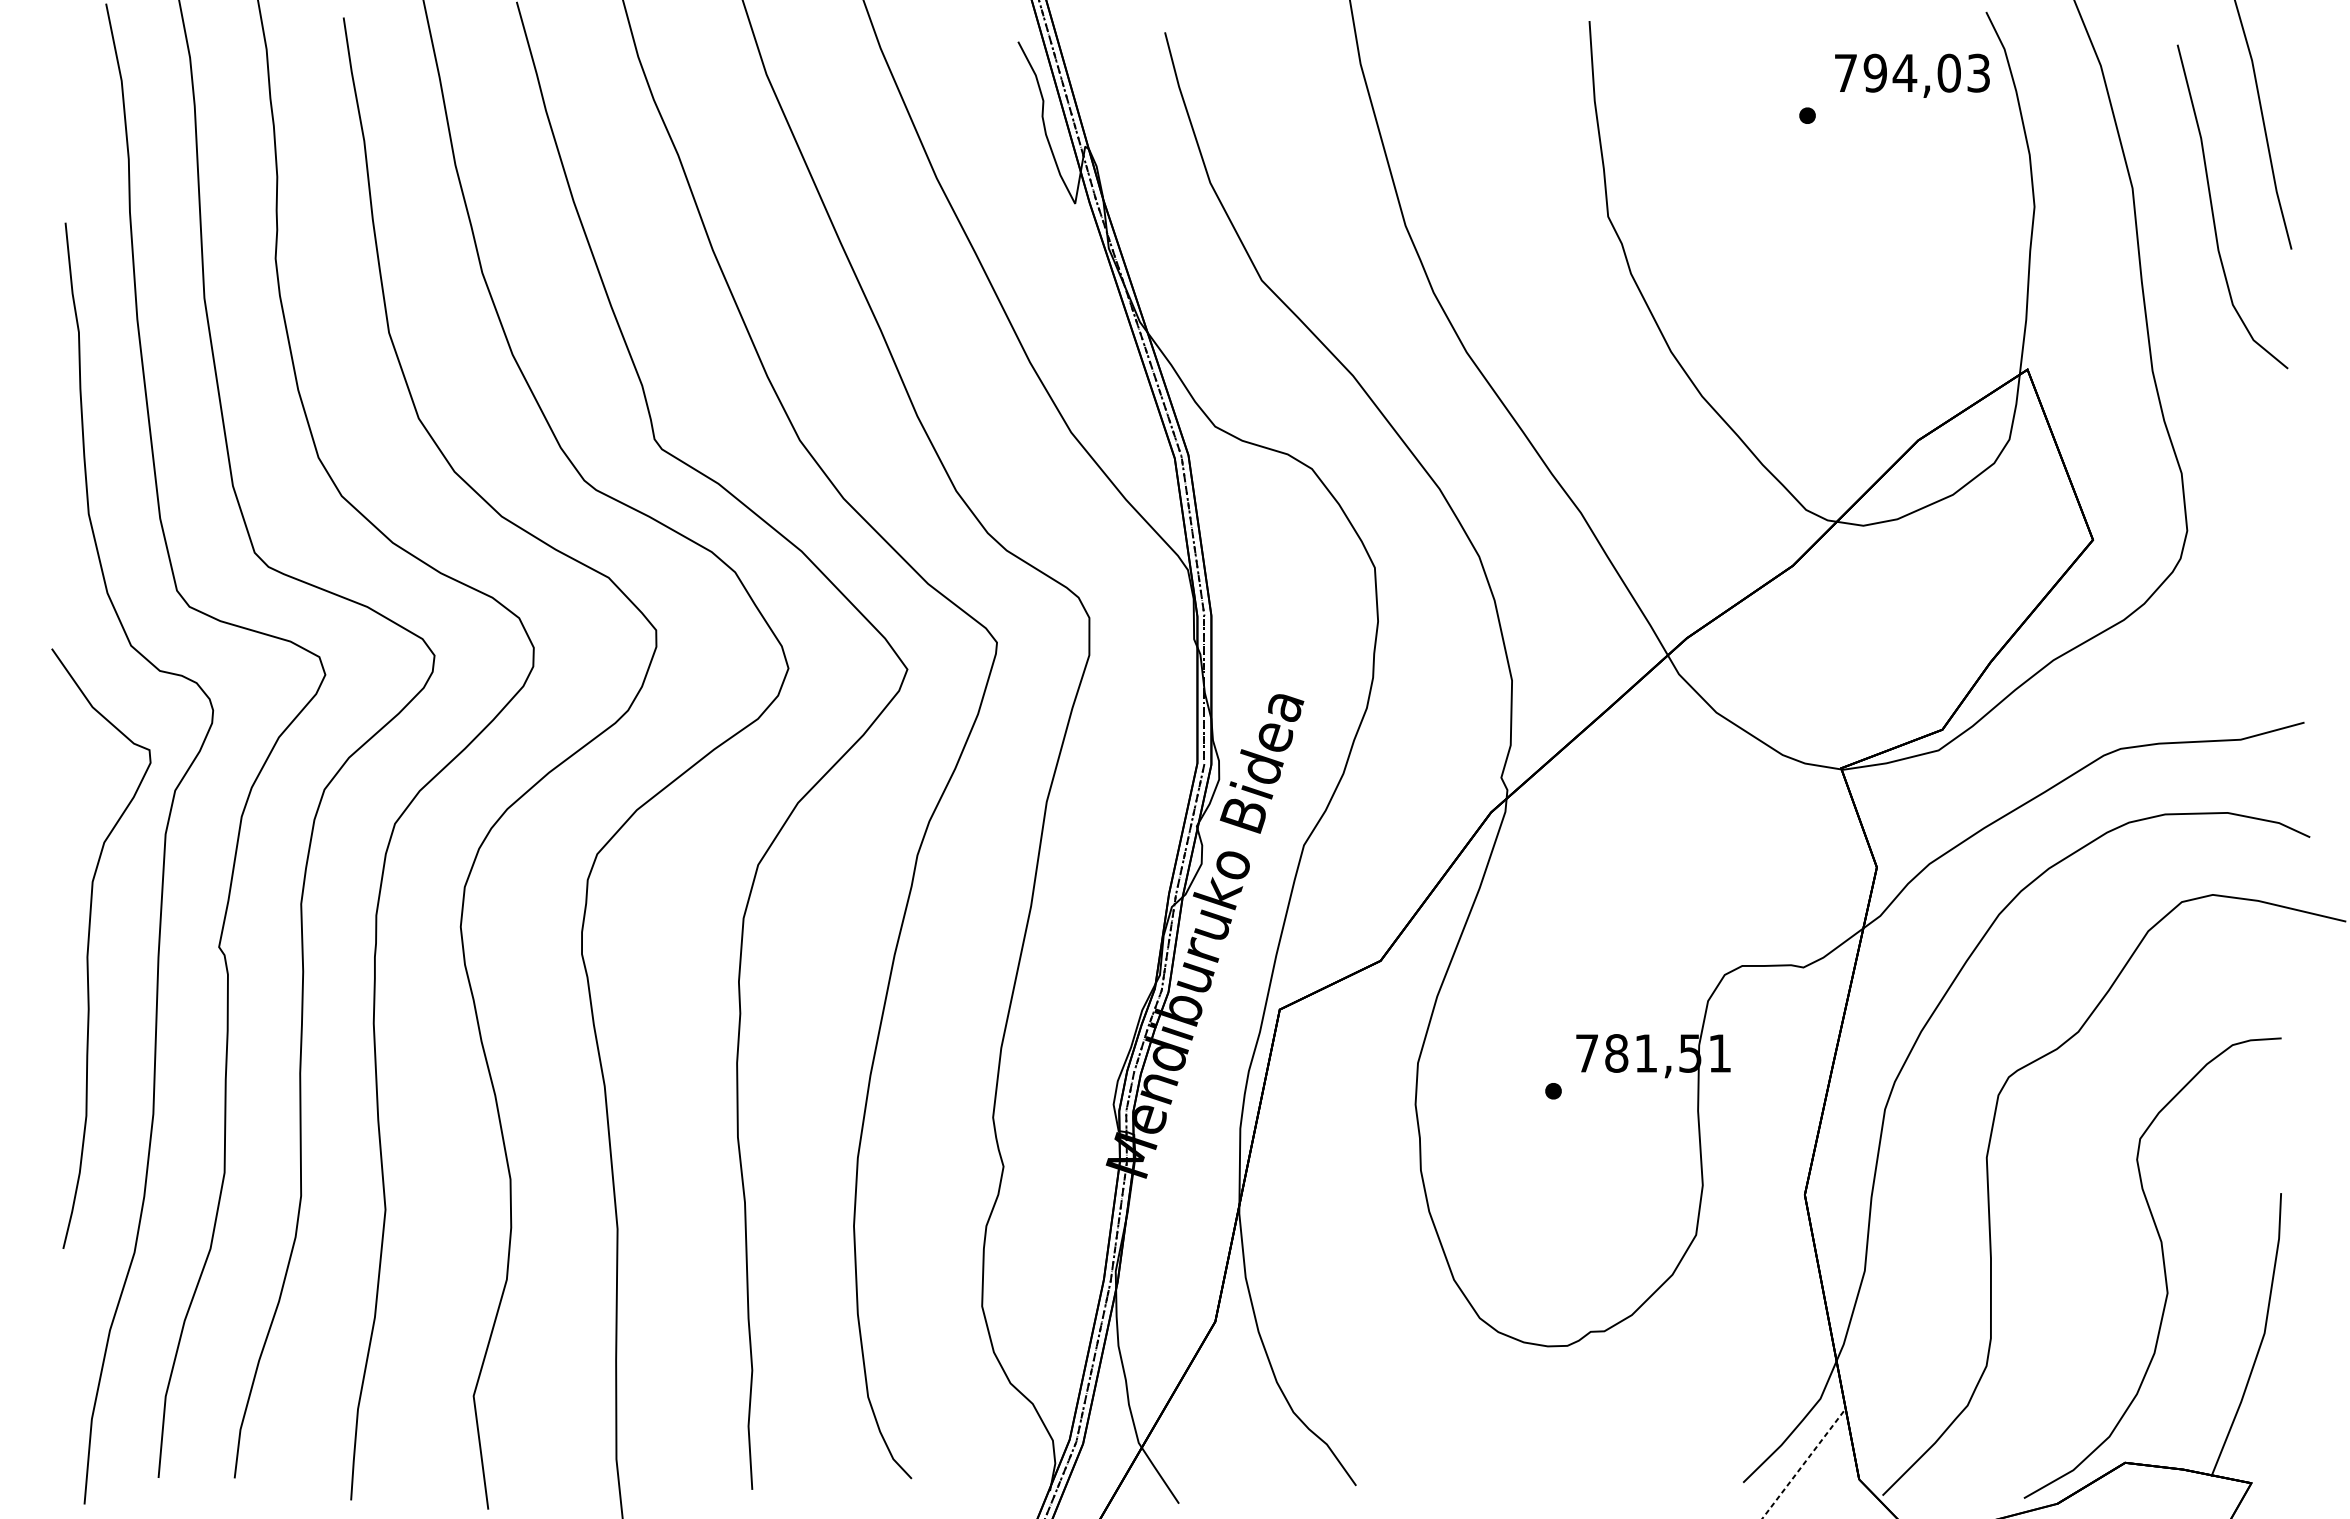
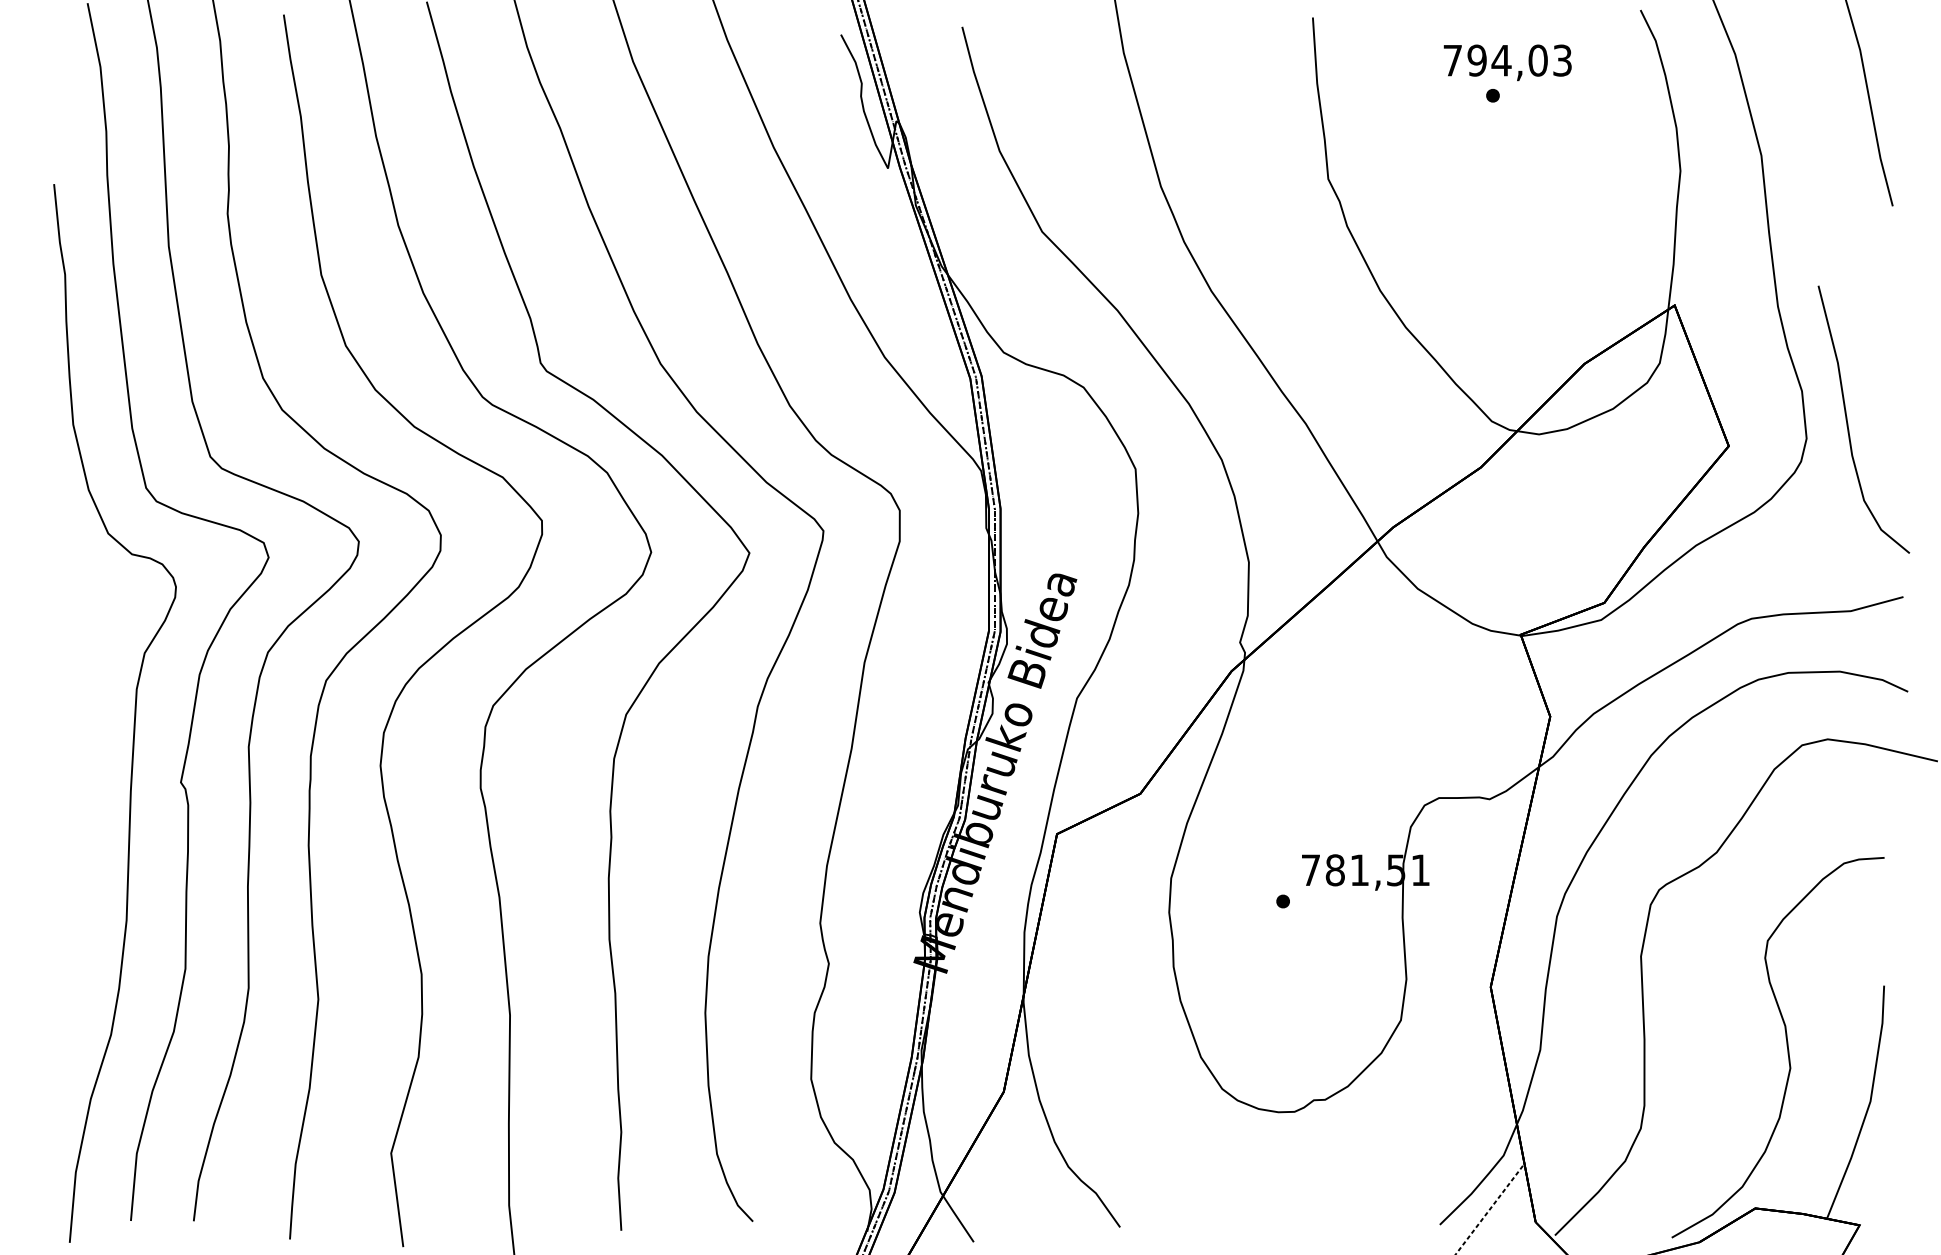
text: (1912, 75) -> (1507, 62), moved
curve: (2213, 209) -> (1848, 421), moved
curve: (89, 946) -> (73, 781), removed

